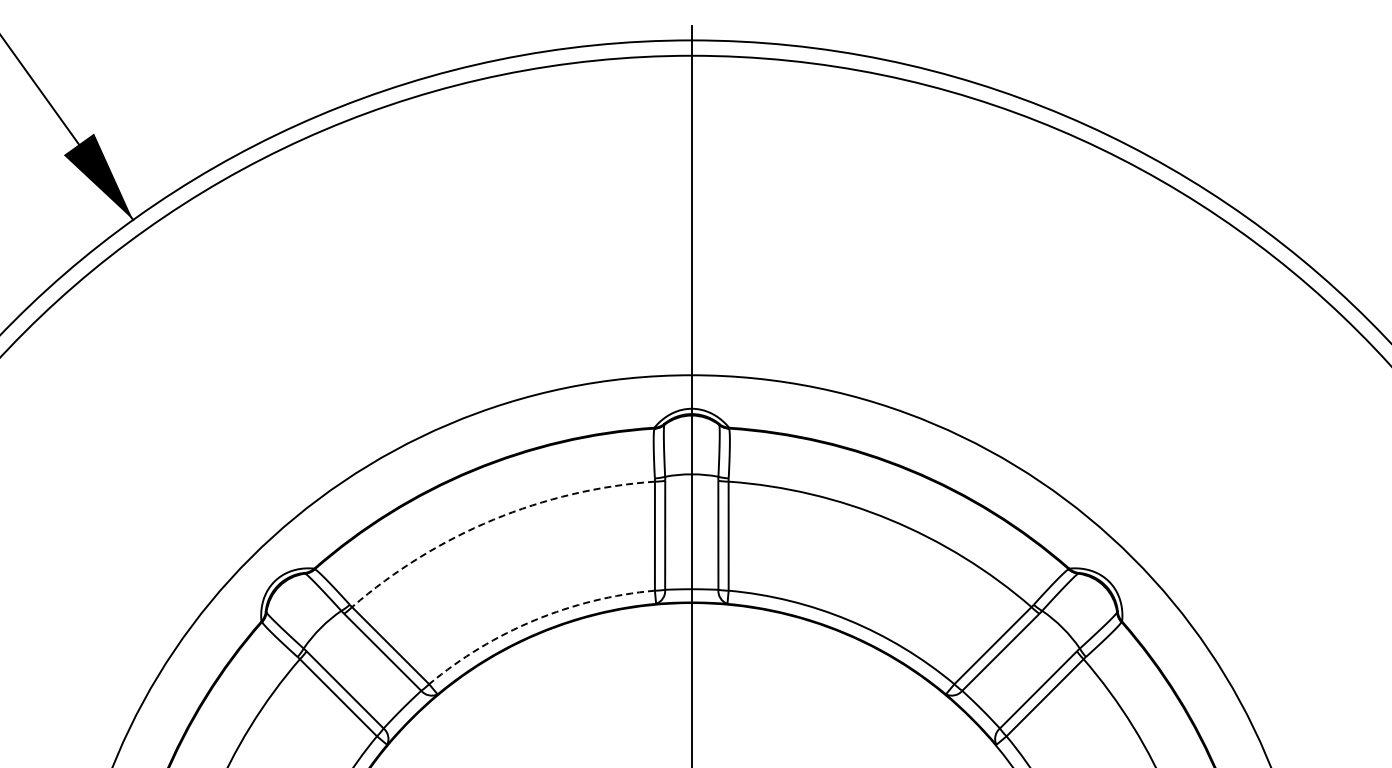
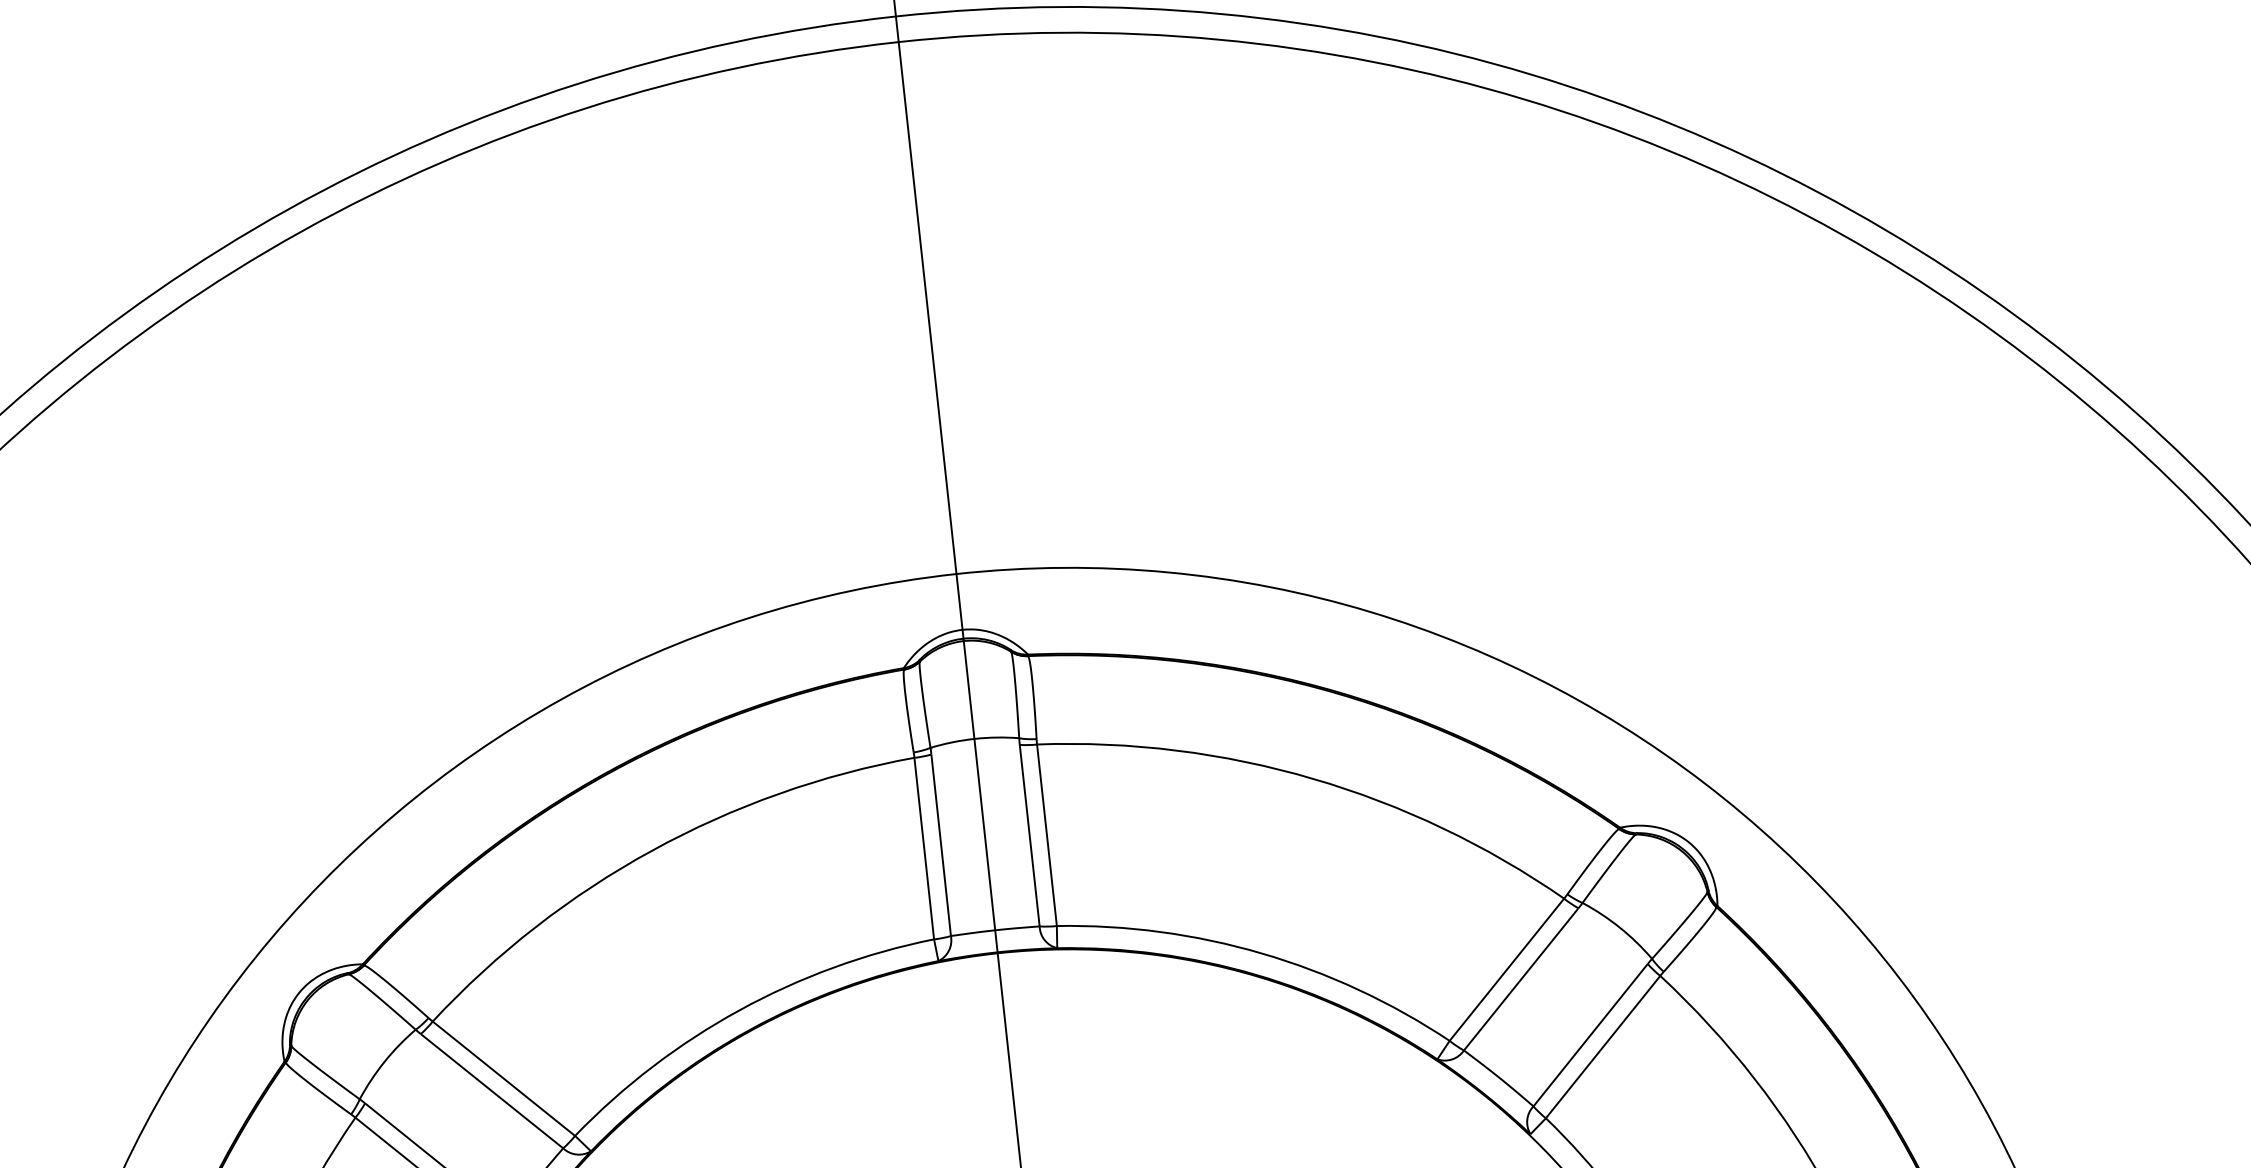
arc: (493, 519) -> (652, 850), dashed -> solid
arc: (534, 620) -> (738, 1010), dashed -> solid

